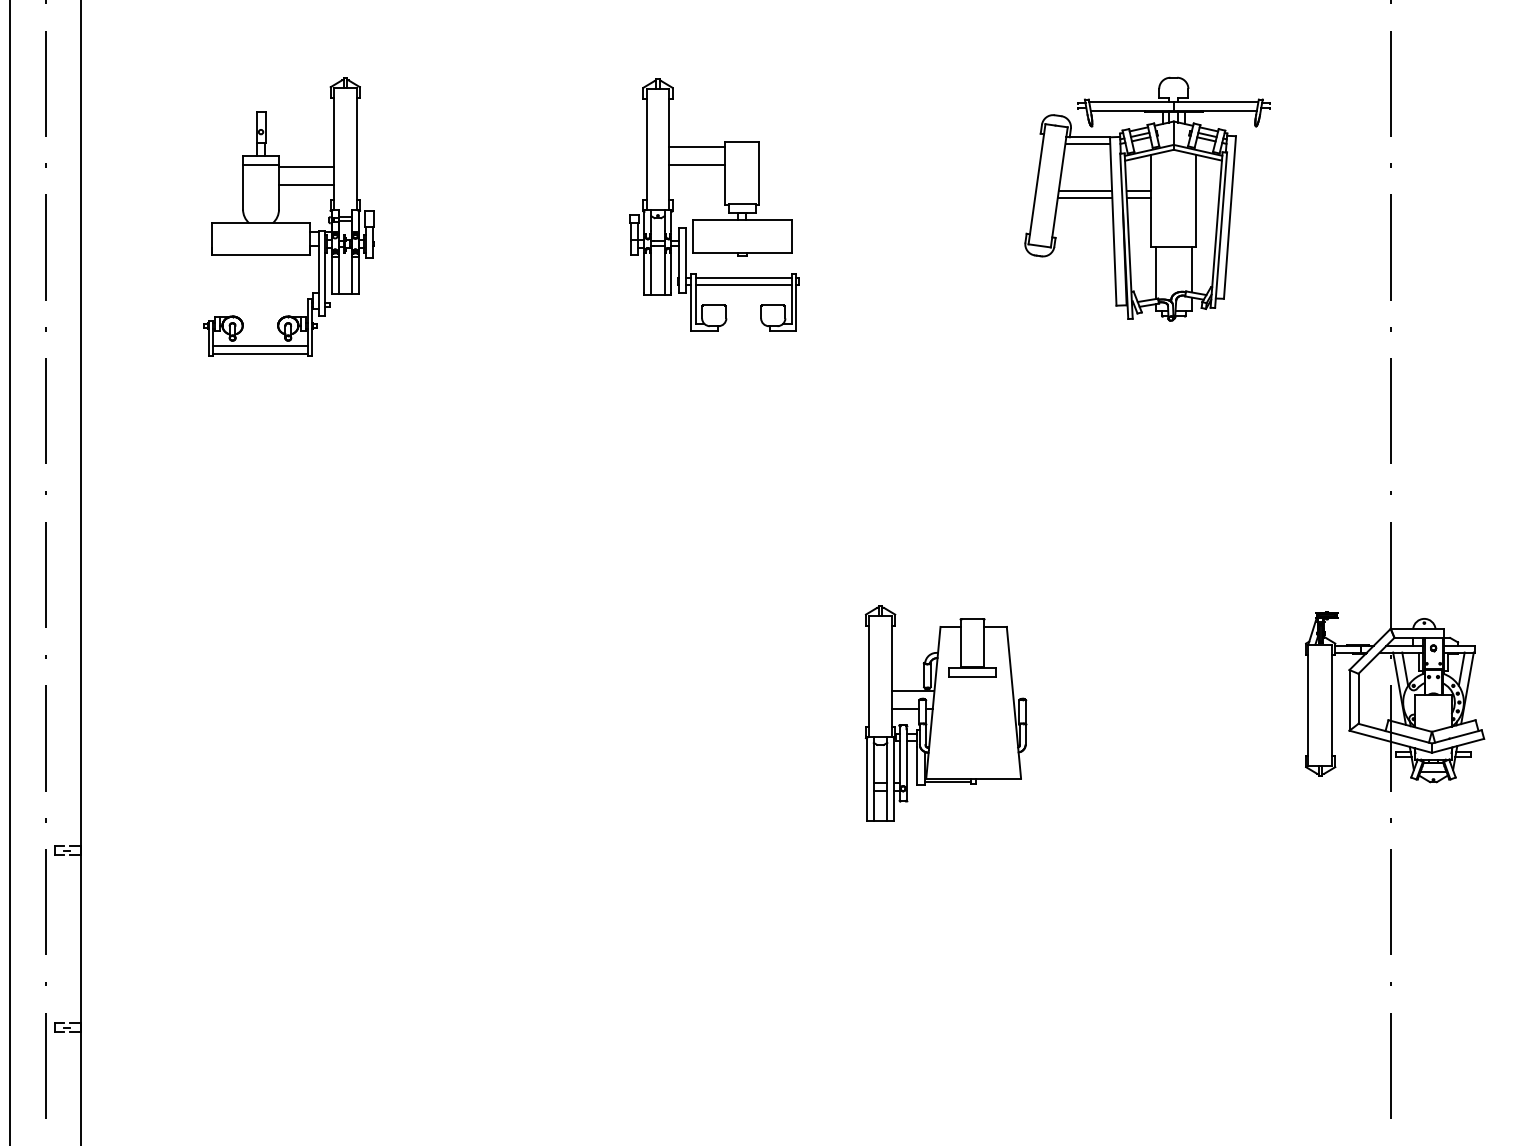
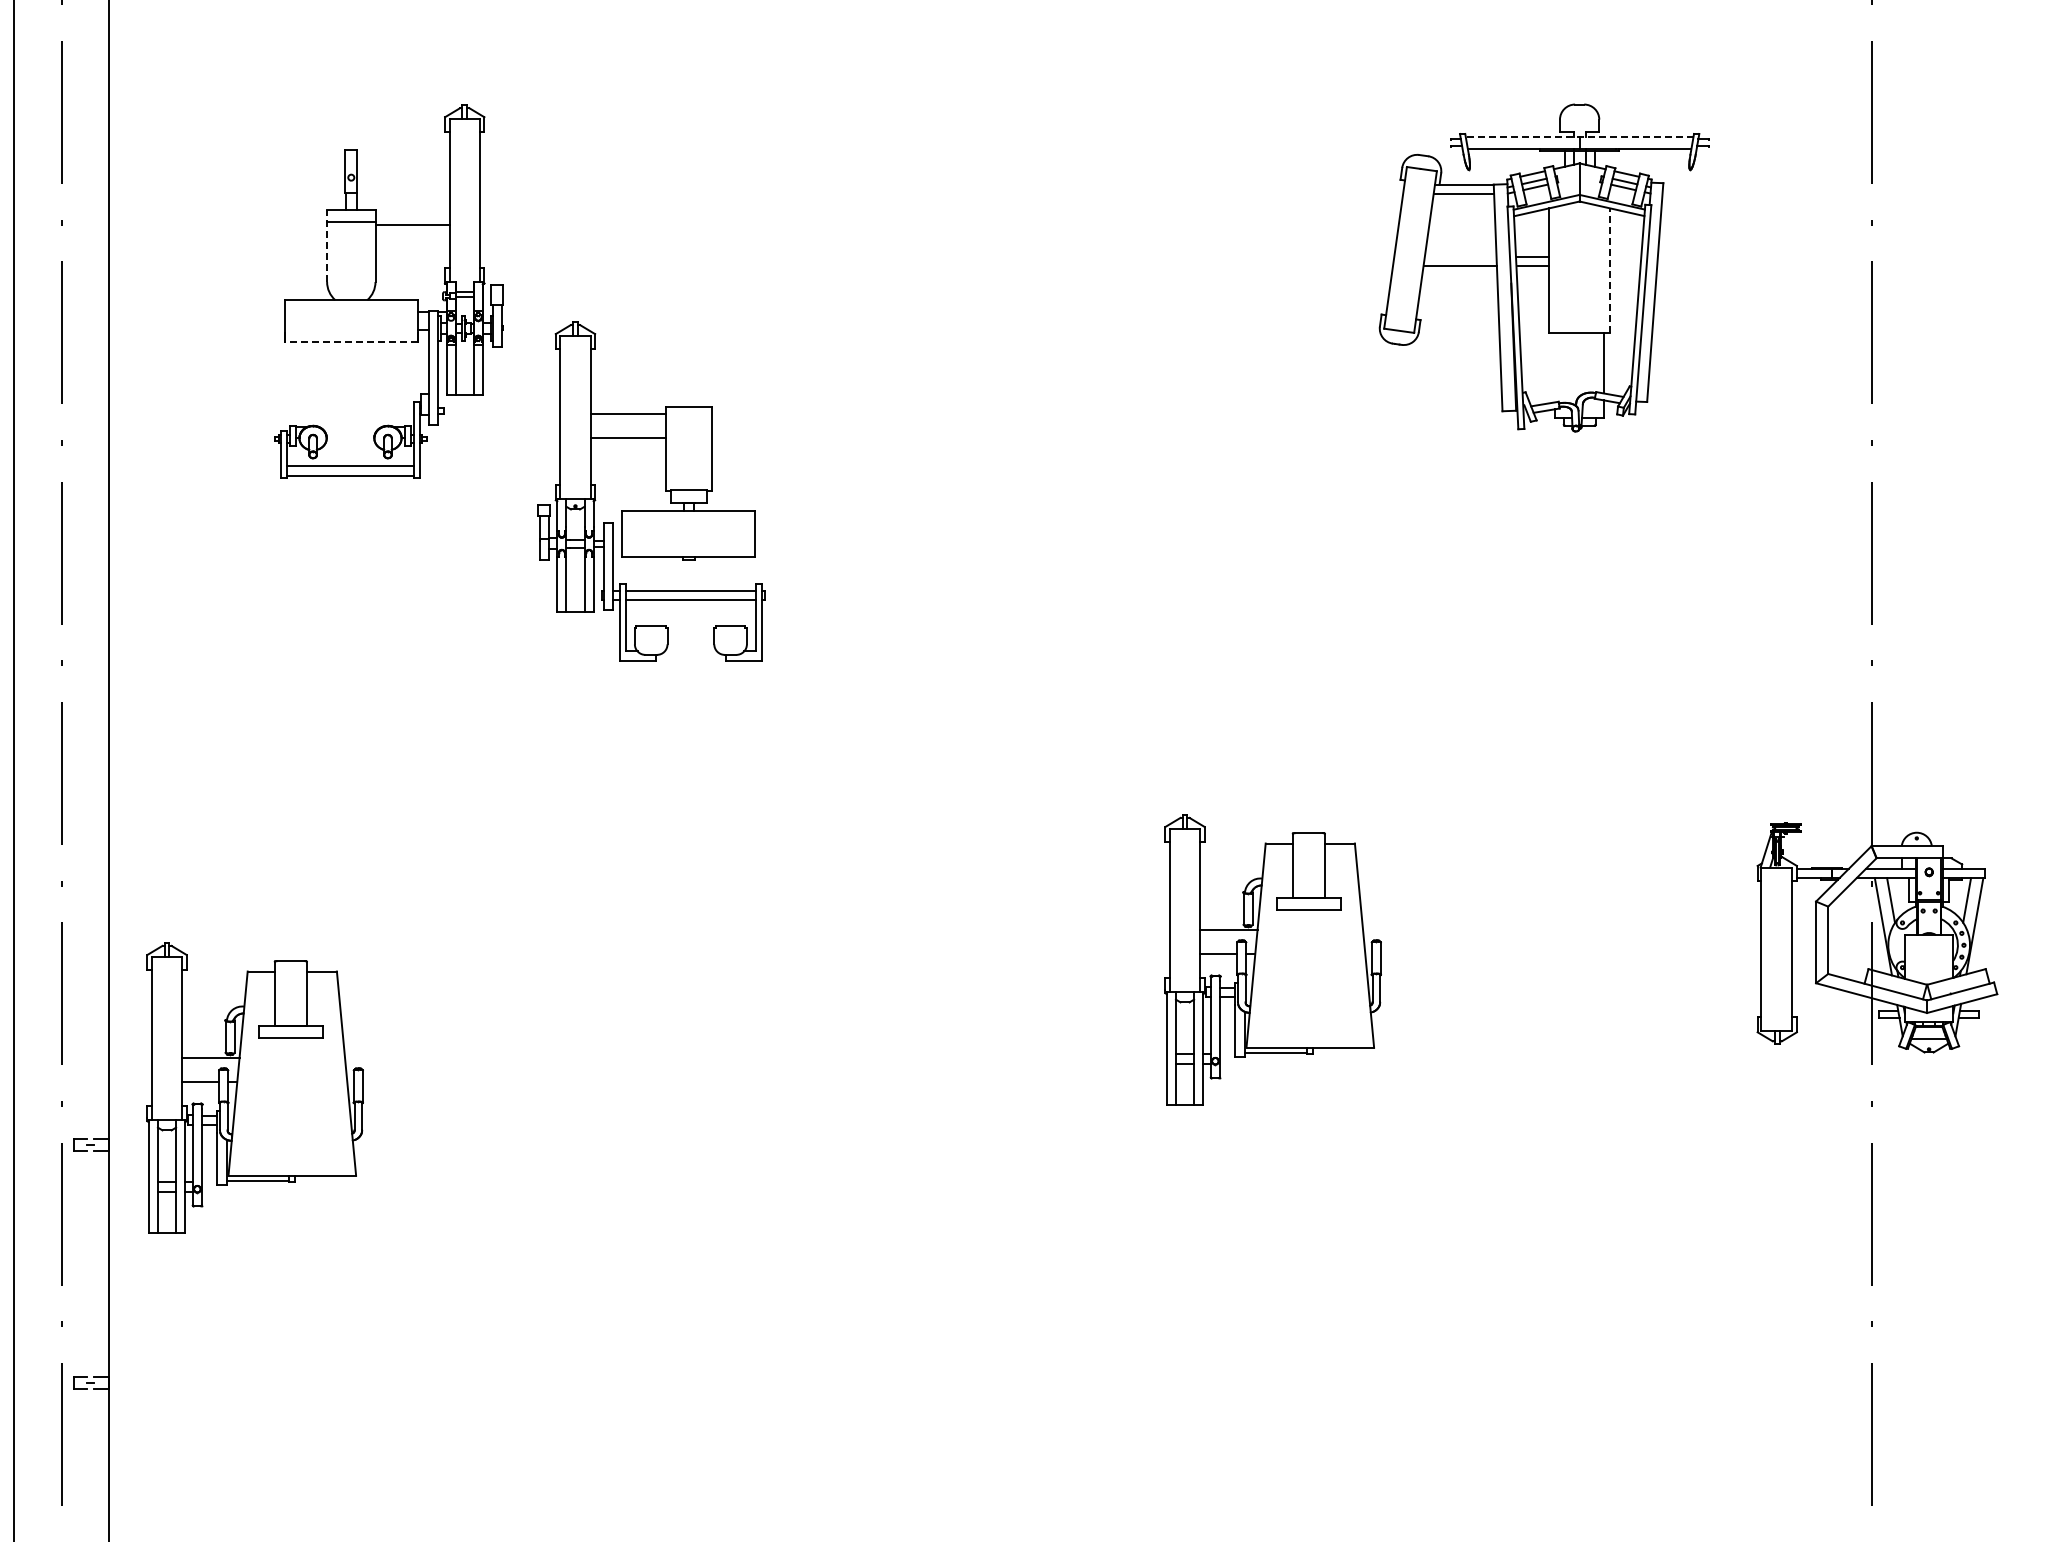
line: (1173, 101) -> (1579, 136), solid -> dashed
line: (243, 183) -> (327, 246), solid -> dashed
line: (306, 184) -> (412, 248), removed
line: (1085, 191) -> (1460, 257), removed
line: (1195, 200) -> (1609, 269), solid -> dashed
part: (724, 204) -> (665, 491), moved
line: (261, 254) -> (351, 342), solid -> dashed
line: (1155, 273) -> (1555, 367), removed
part: (189, 808) -> (254, 1087), added

